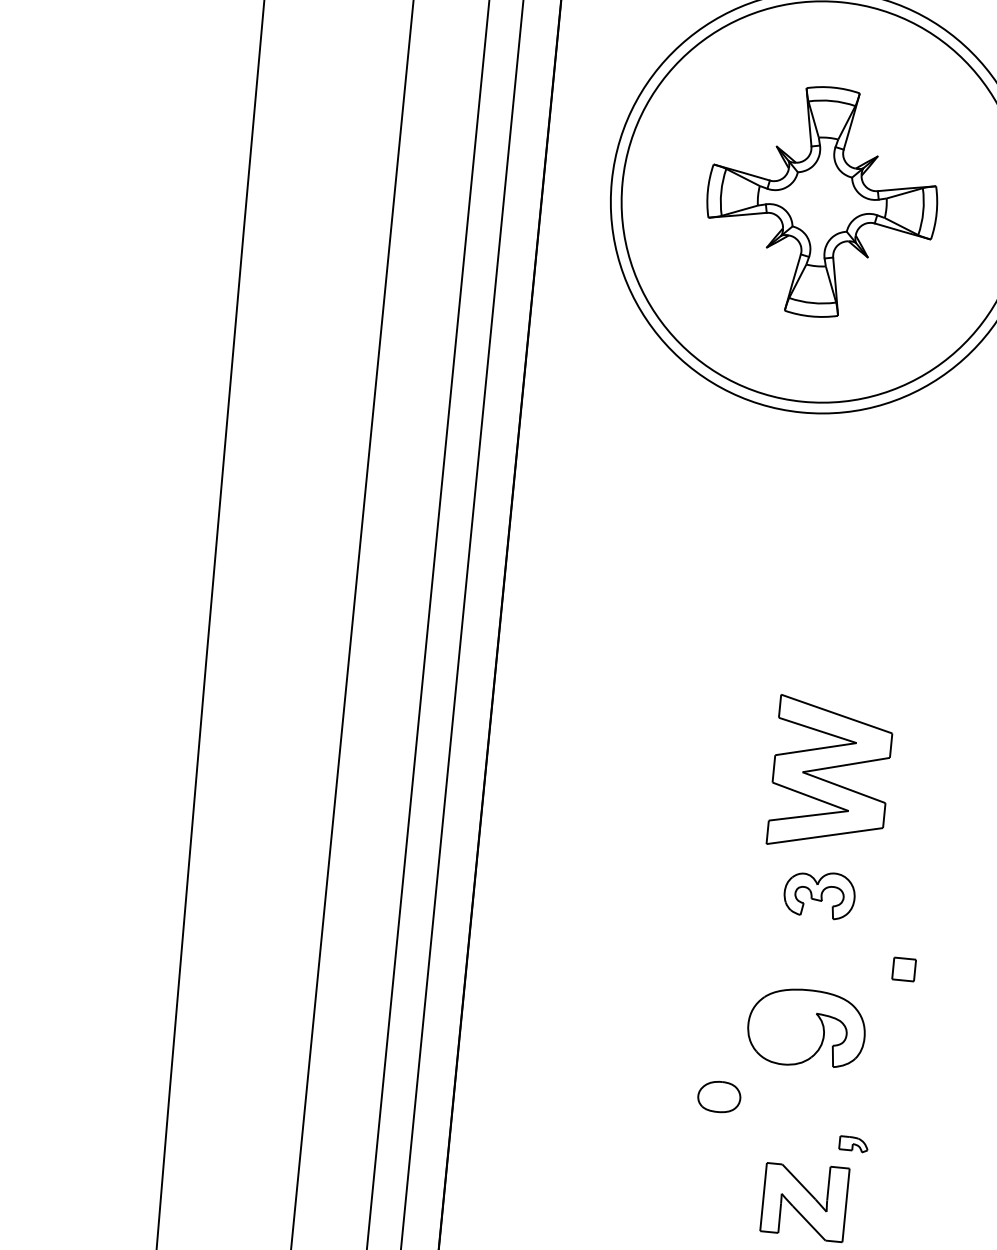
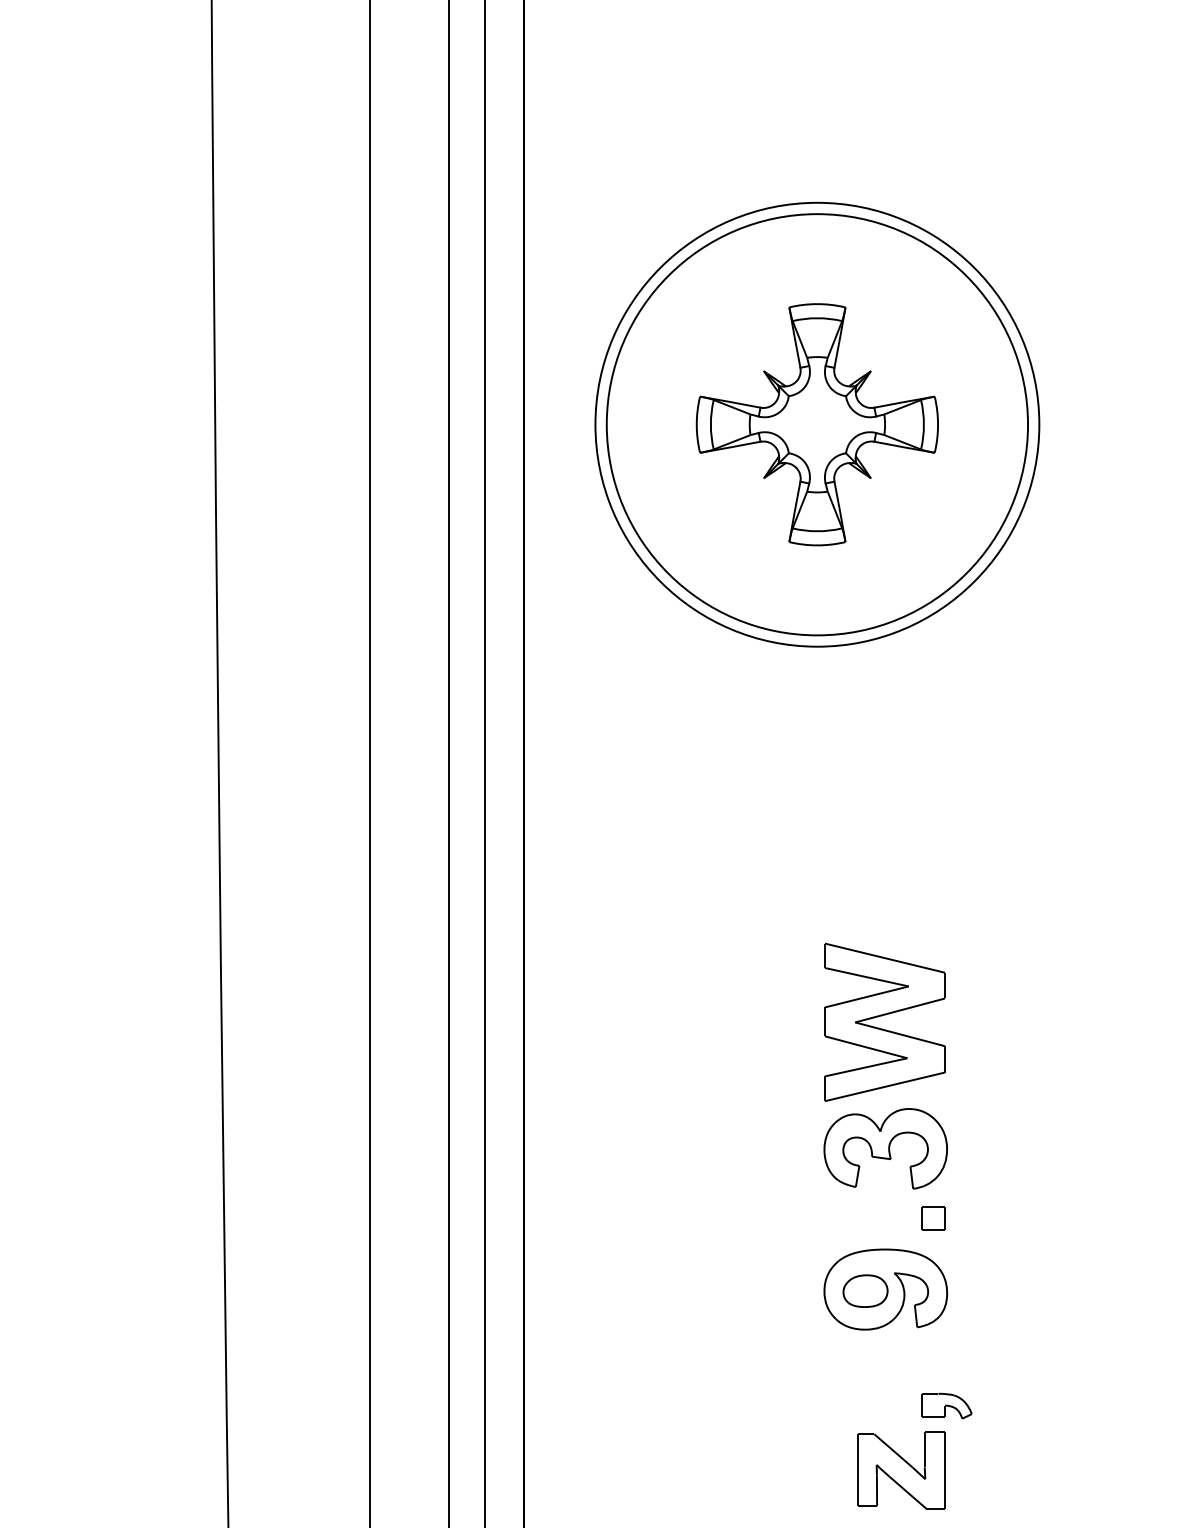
part: (819, 894) -> (885, 1148), size x1.67
part: (904, 969) -> (933, 1218), moved
part: (719, 1096) -> (865, 1290), moved
part: (853, 1143) -> (946, 1405), size x1.67

